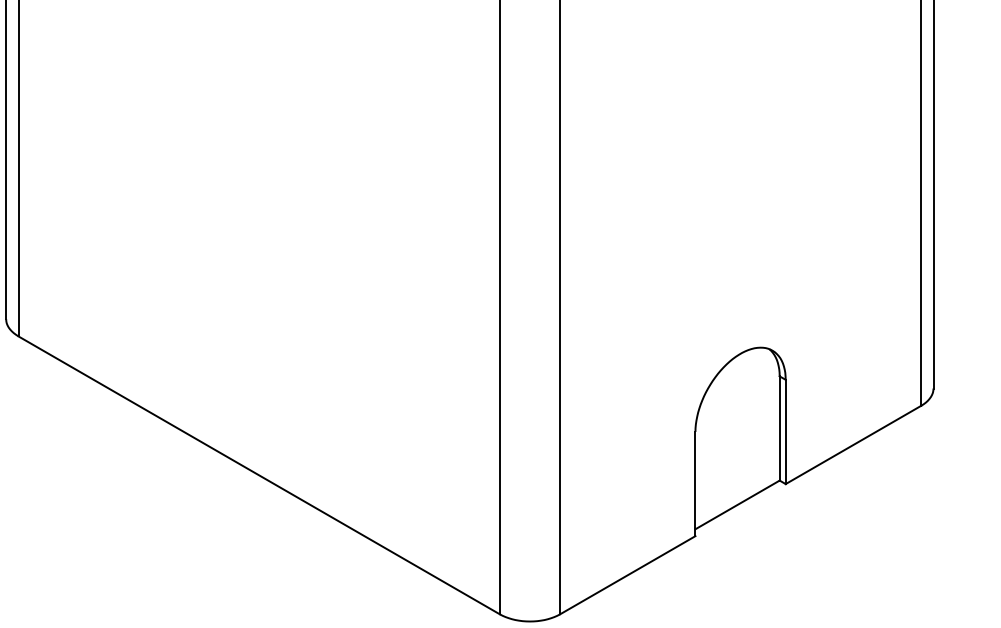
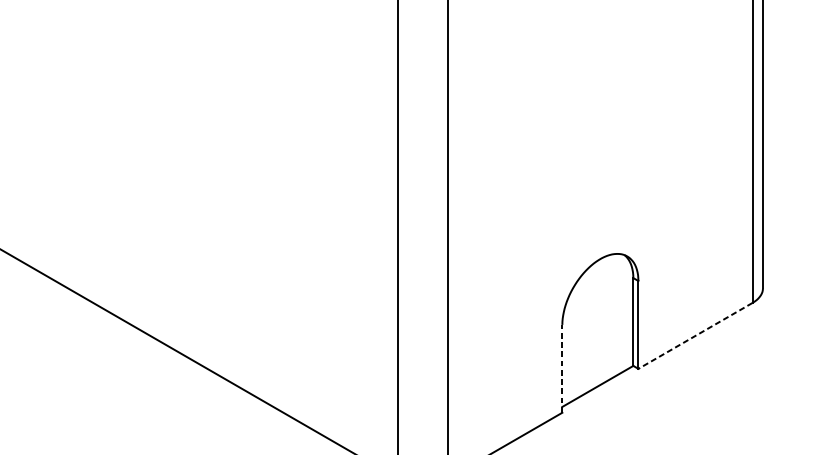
line: (852, 445) -> (694, 336), solid -> dashed
line: (695, 483) -> (562, 368), solid -> dashed

